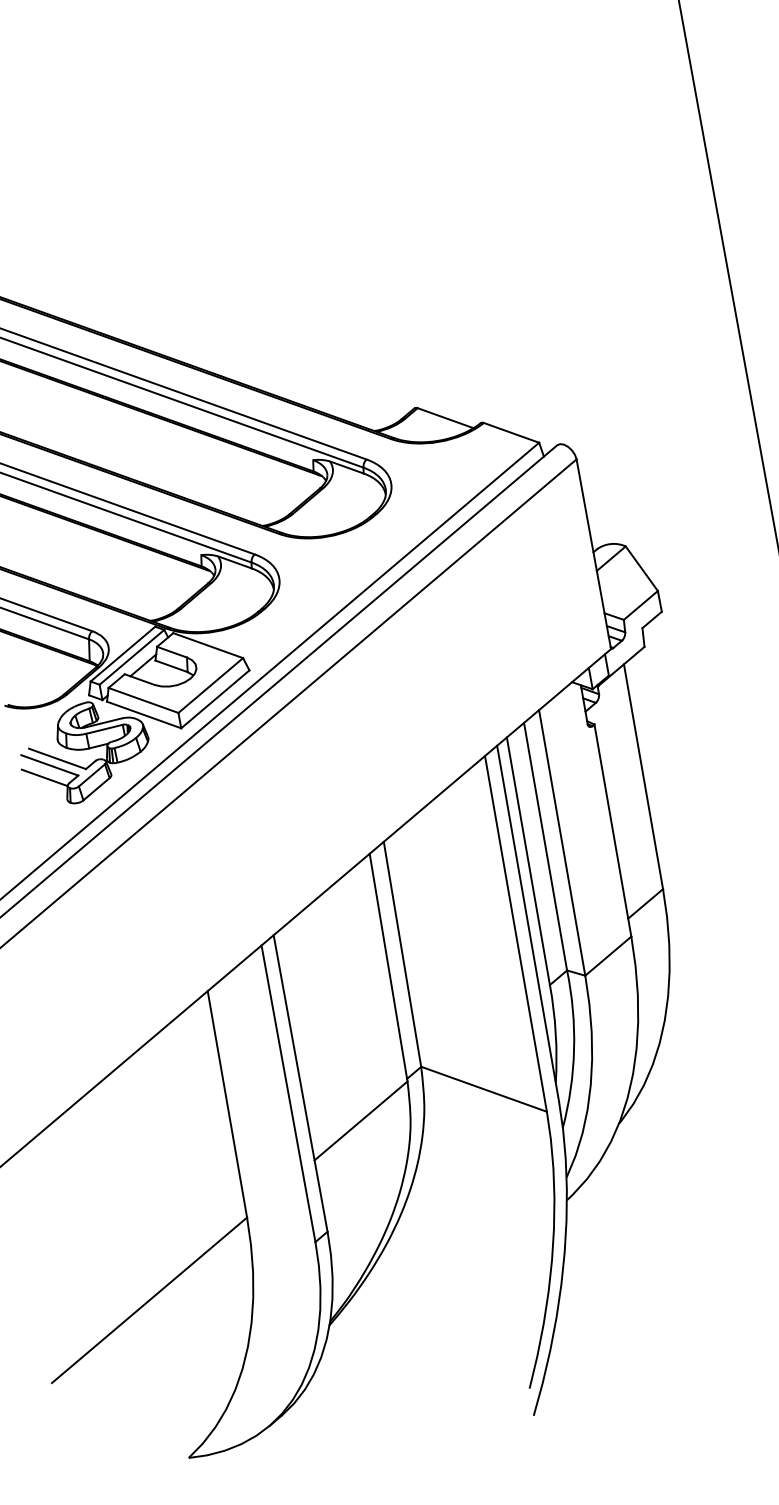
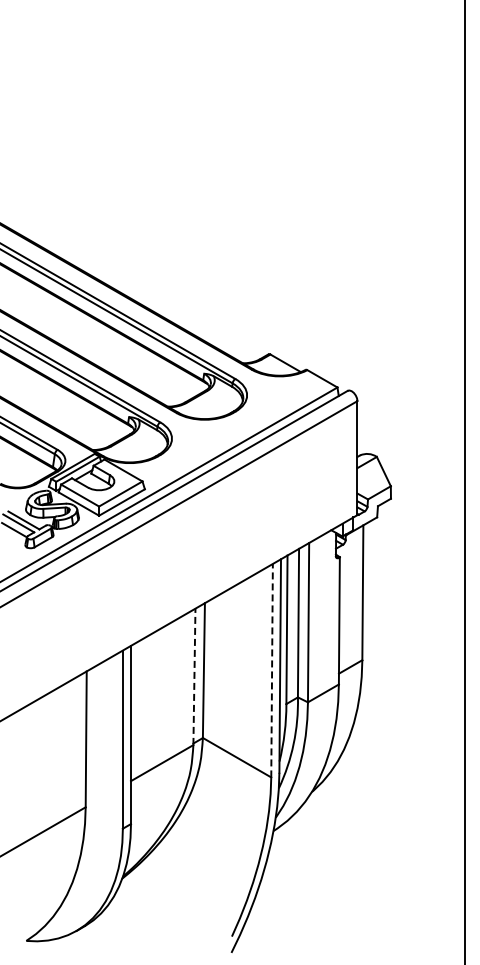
line: (516, 933) -> (272, 670), solid -> dashed
line: (388, 967) -> (194, 676), solid -> dashed

